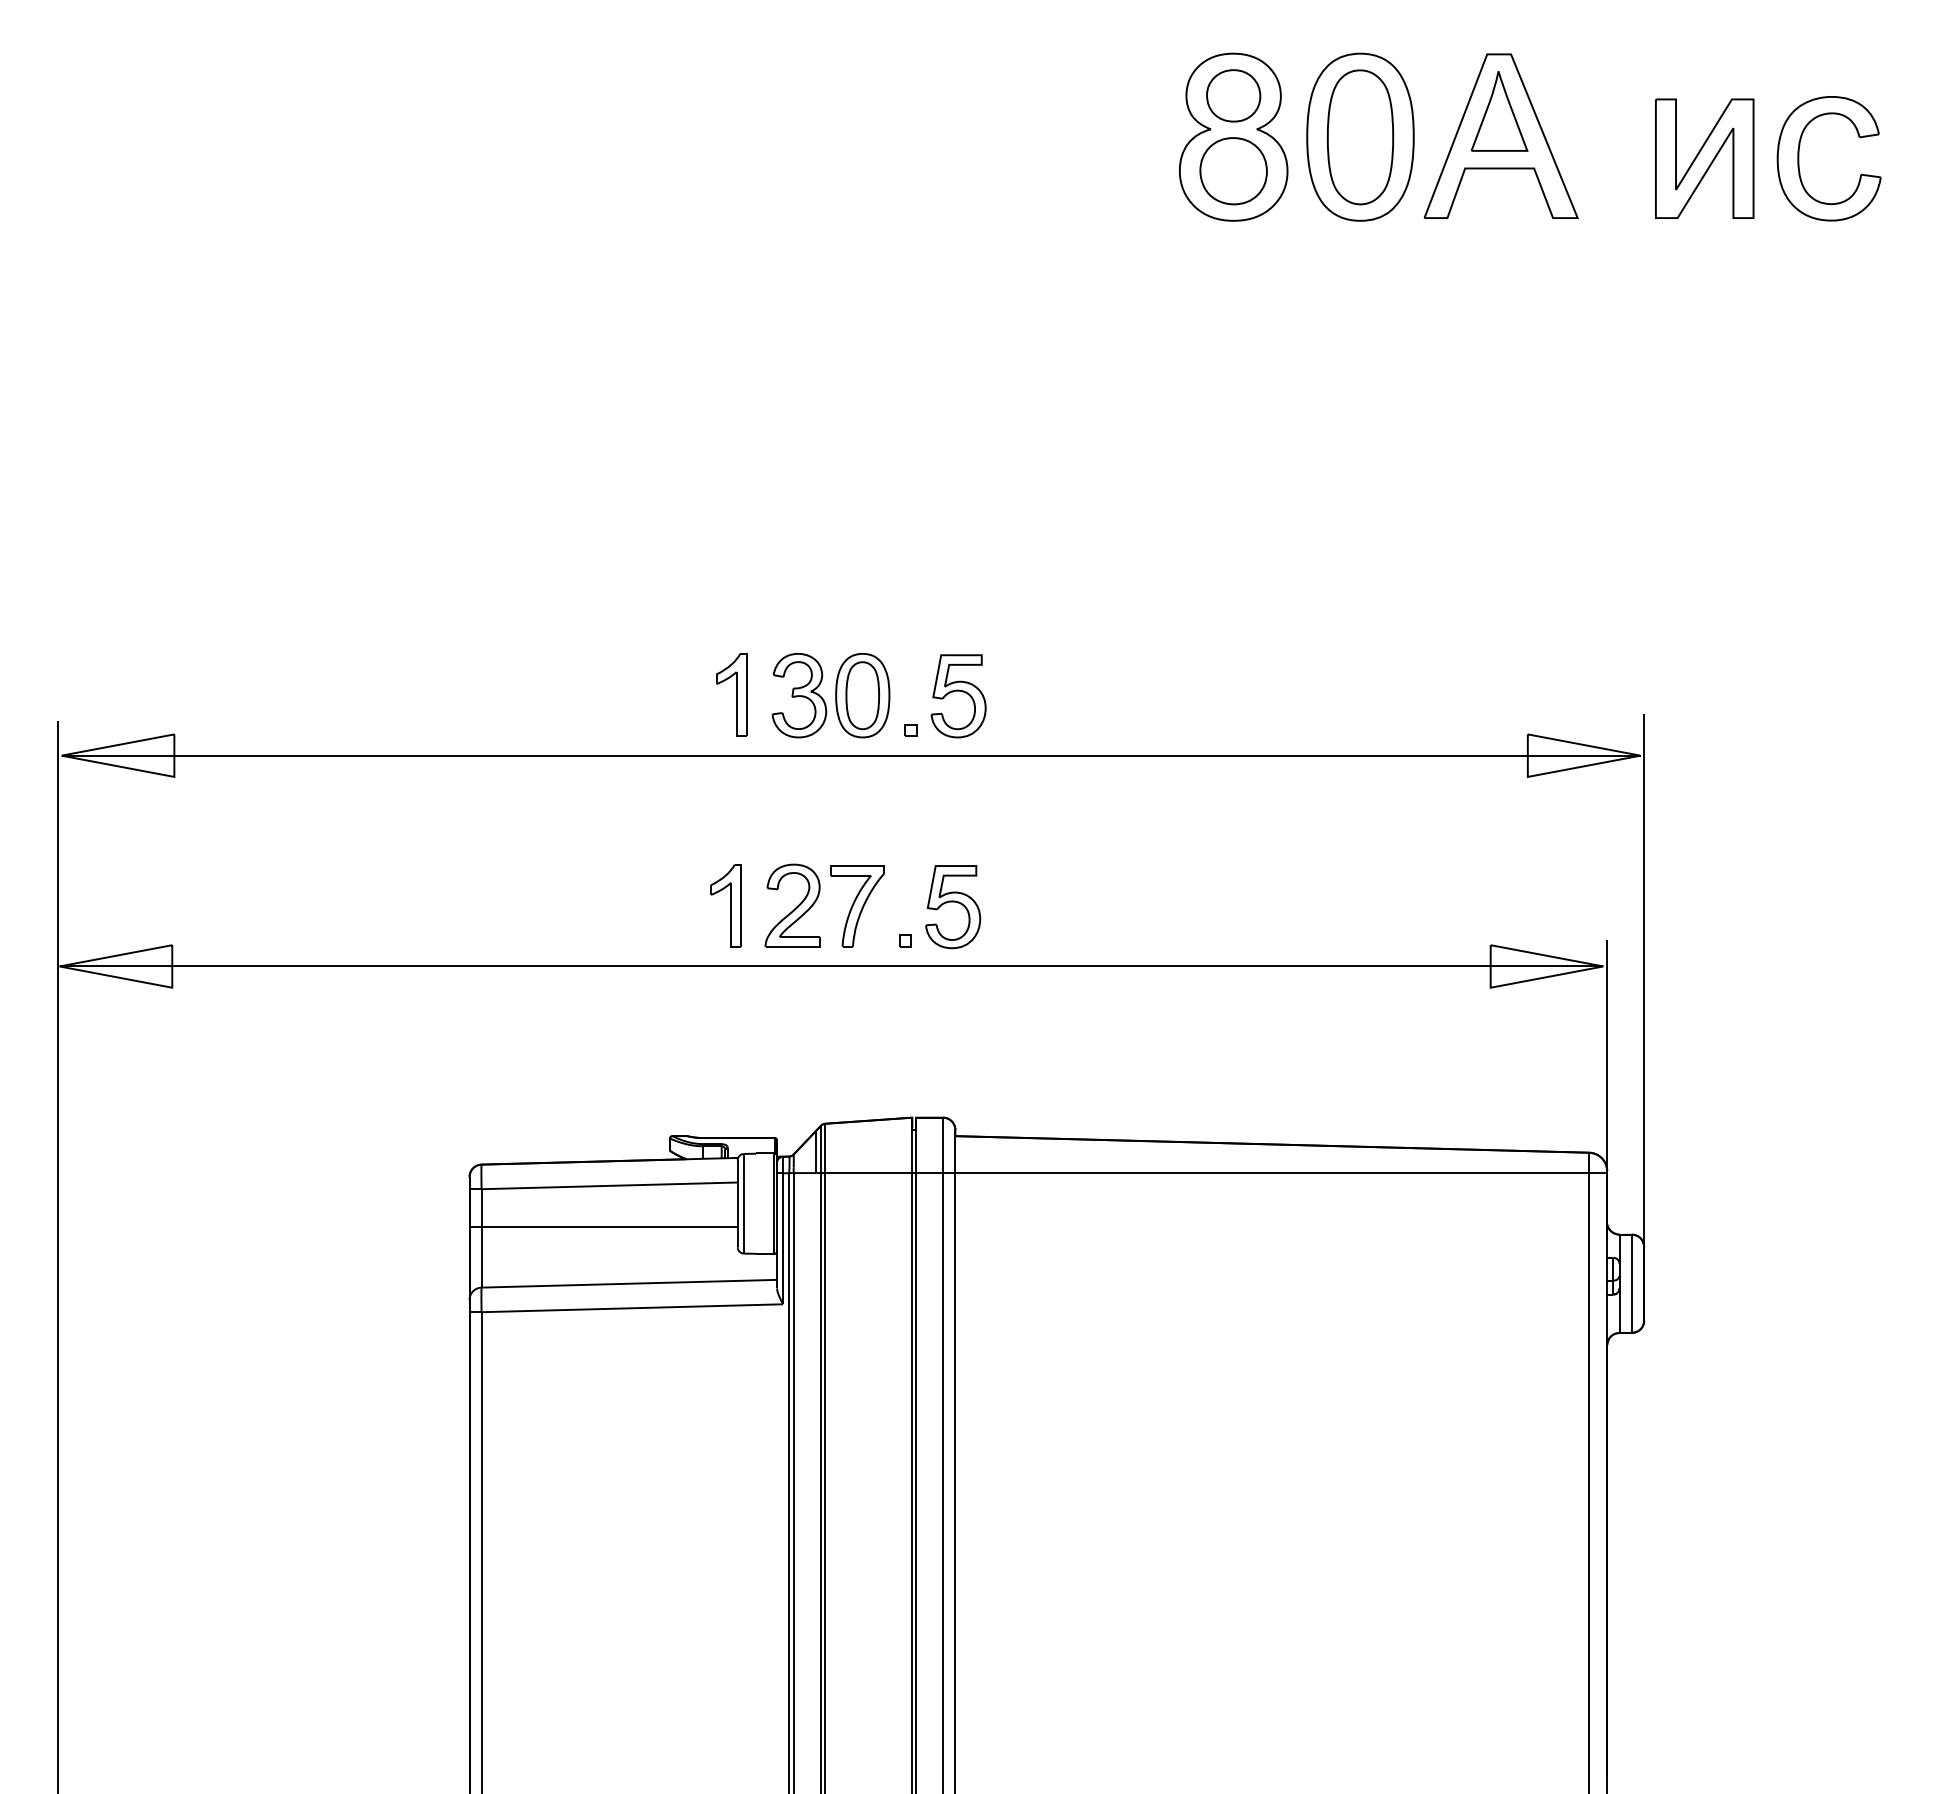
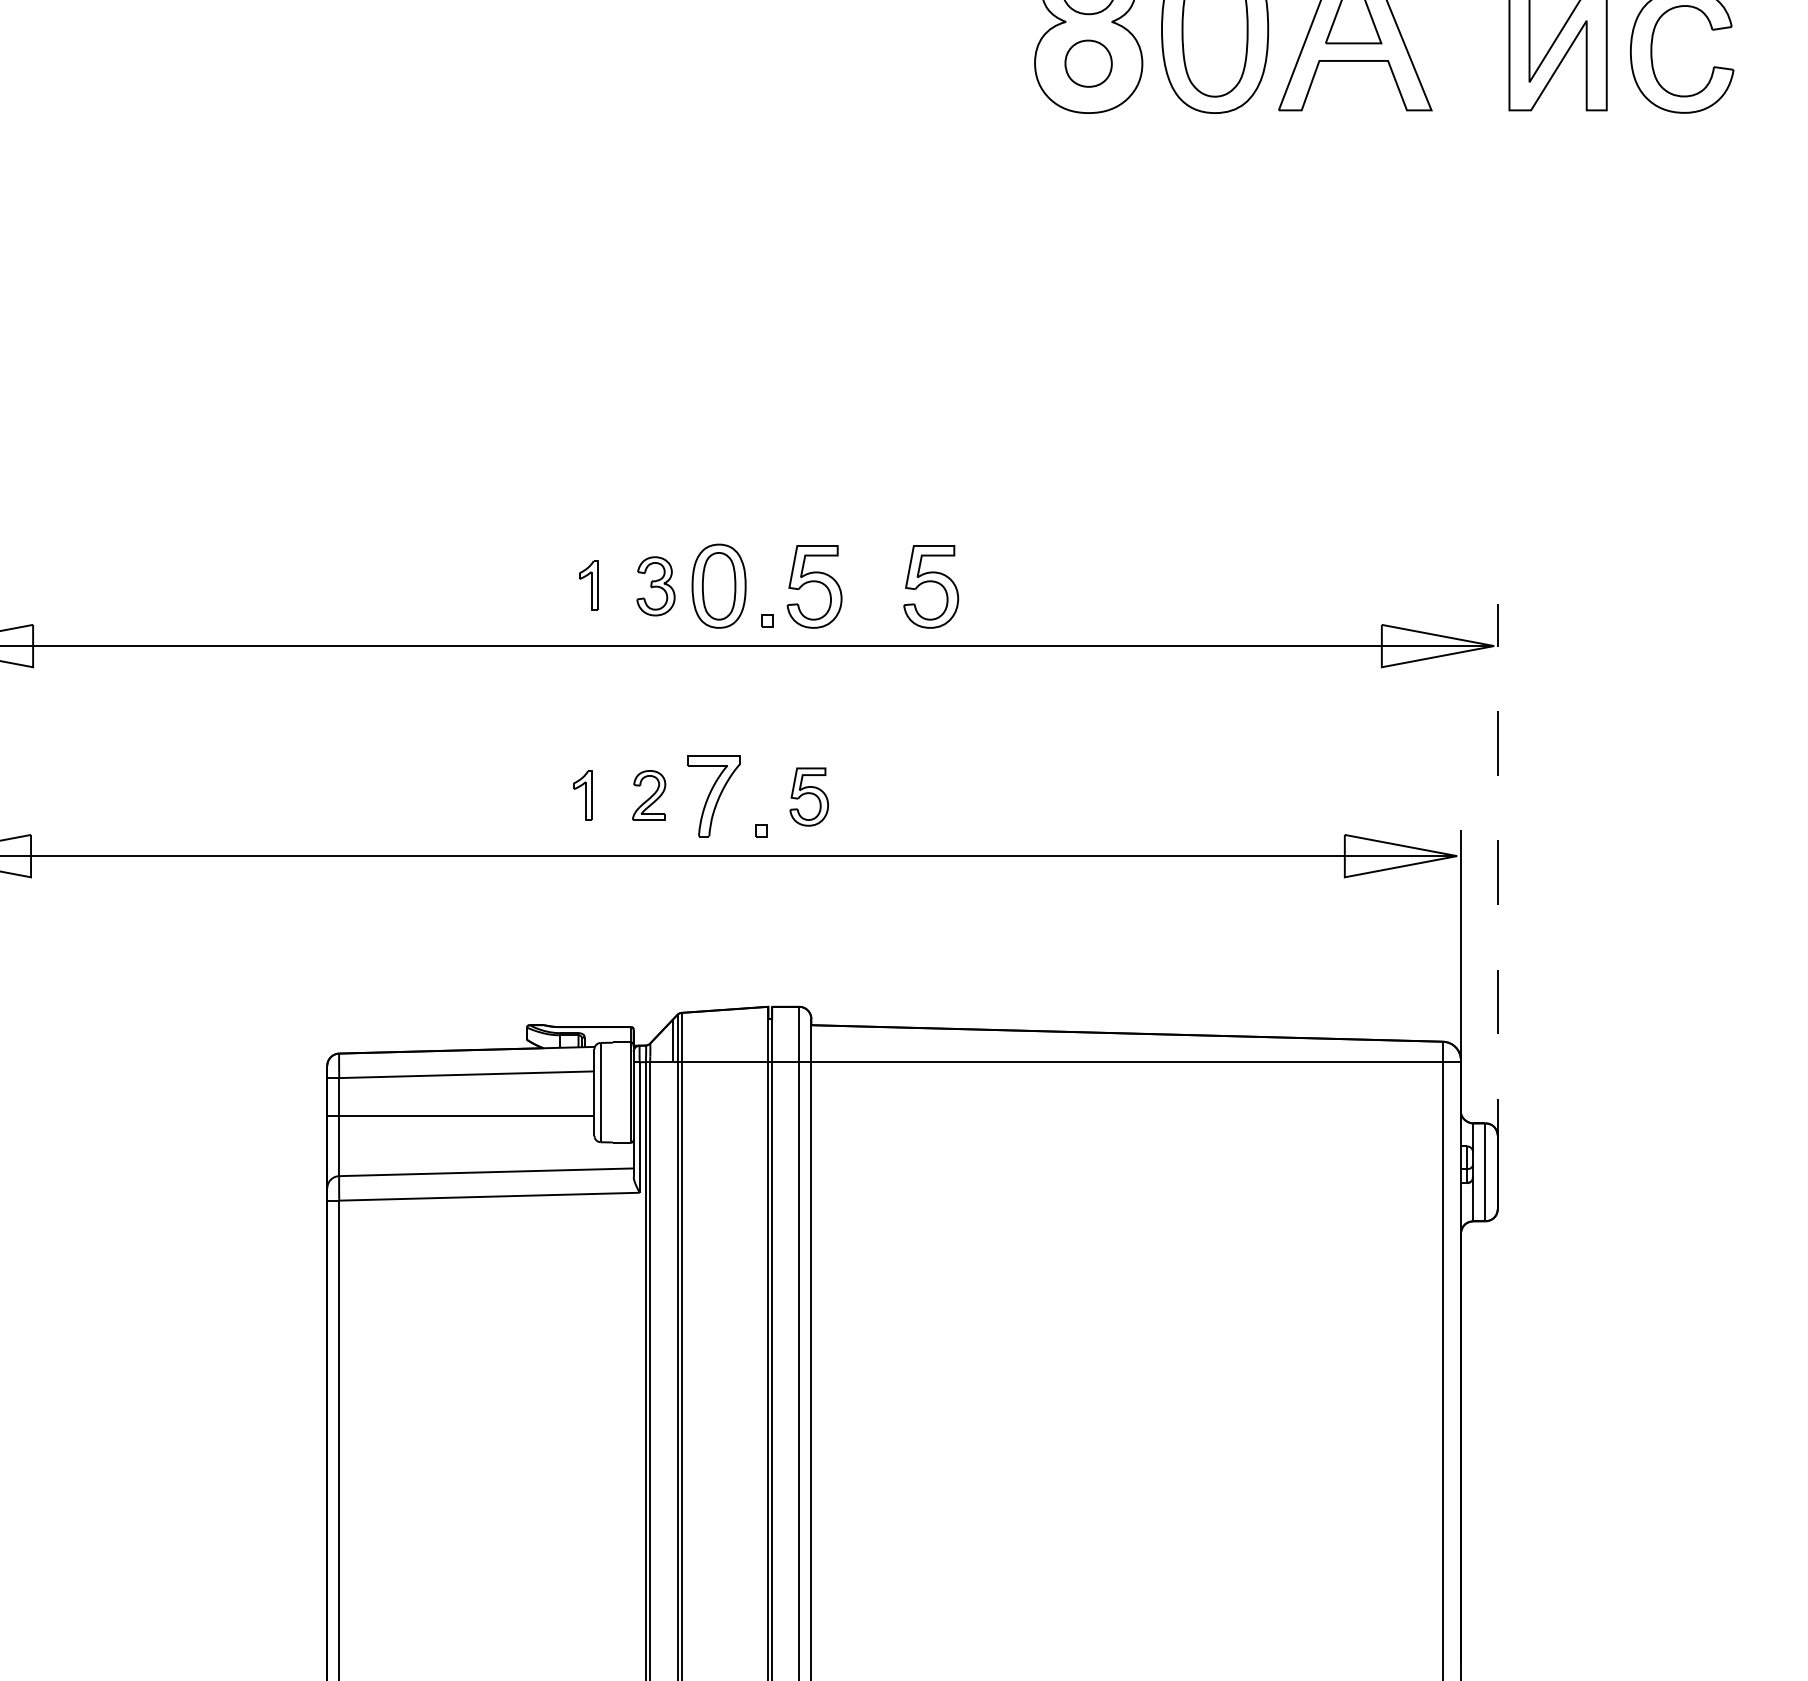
part: (1233, 171) -> (1088, 63), size x0.7
part: (731, 694) -> (588, 585), size x0.6
part: (799, 695) -> (656, 586), size x0.7
part: (1075, 696) -> (931, 587), added
part: (725, 905) -> (582, 795), size x0.6
part: (792, 905) -> (649, 795), size x0.6
part: (953, 907) -> (809, 797), size x0.7
line: (1644, 993) -> (1498, 883), solid -> dashed

